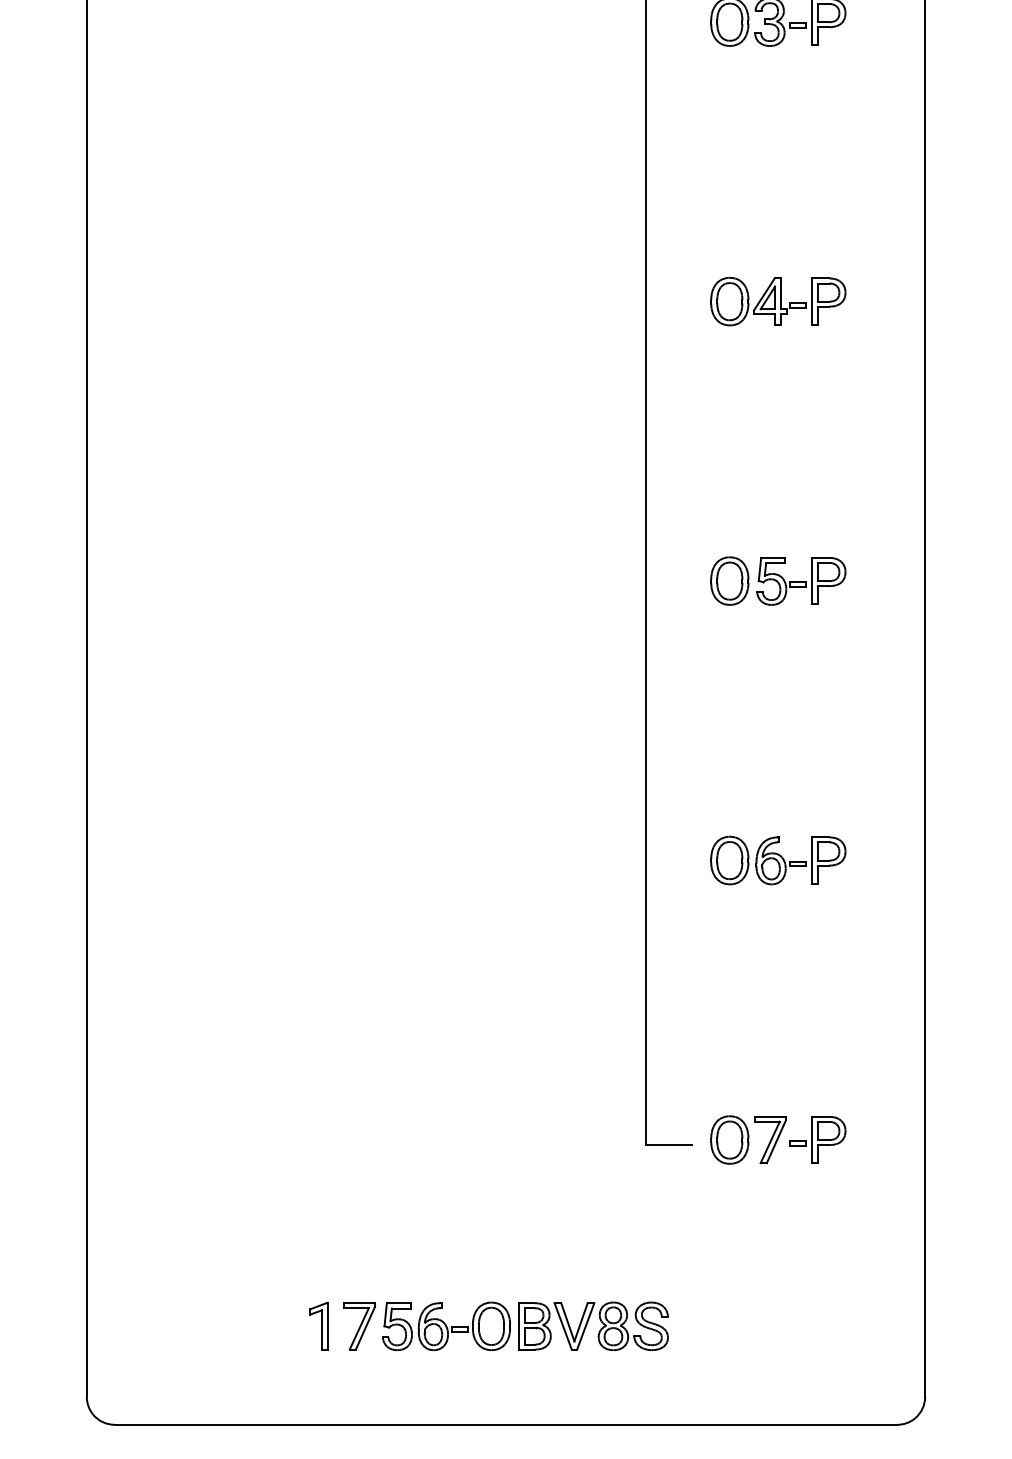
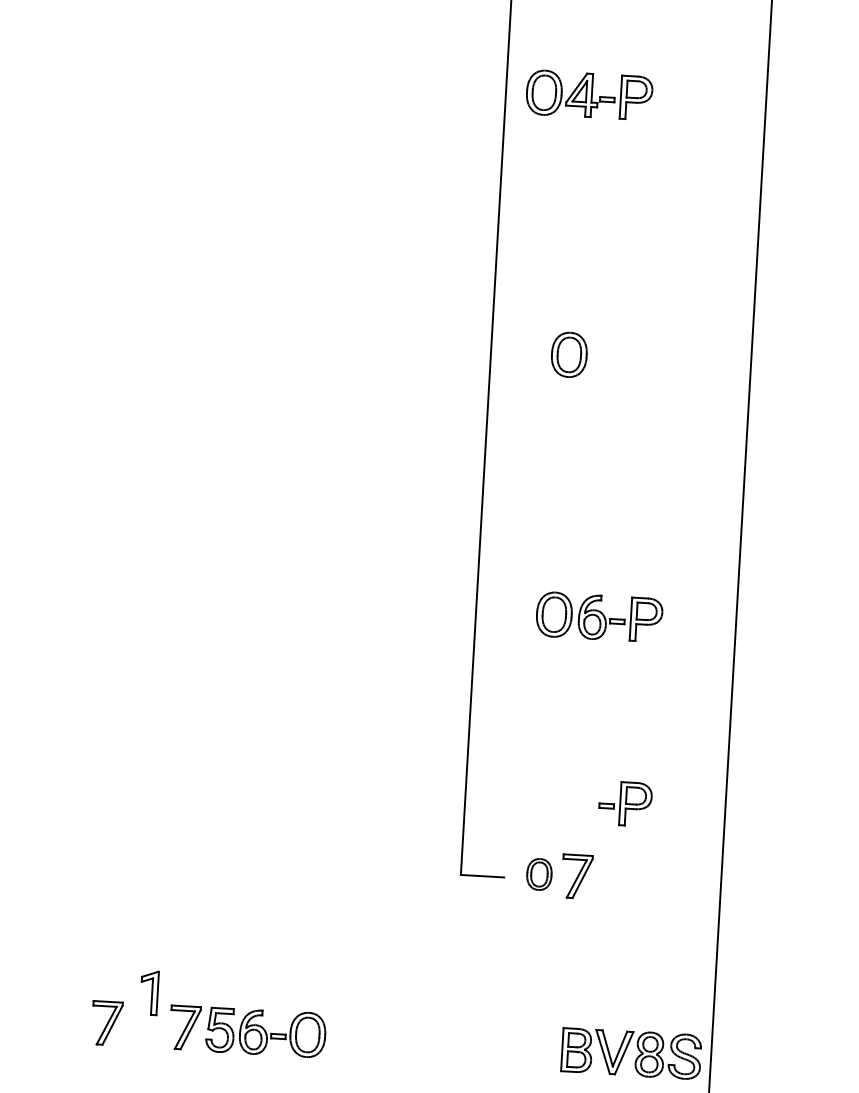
part: (778, 301) -> (589, 95), moved
part: (801, 581) -> (635, 359), removed
part: (729, 1139) -> (539, 874), size x0.7
part: (817, 1139) -> (625, 803), moved
part: (587, 1324) -> (625, 1051), moved
part: (275, 1326) -> (107, 1023), added
part: (318, 1326) -> (148, 993), moved

